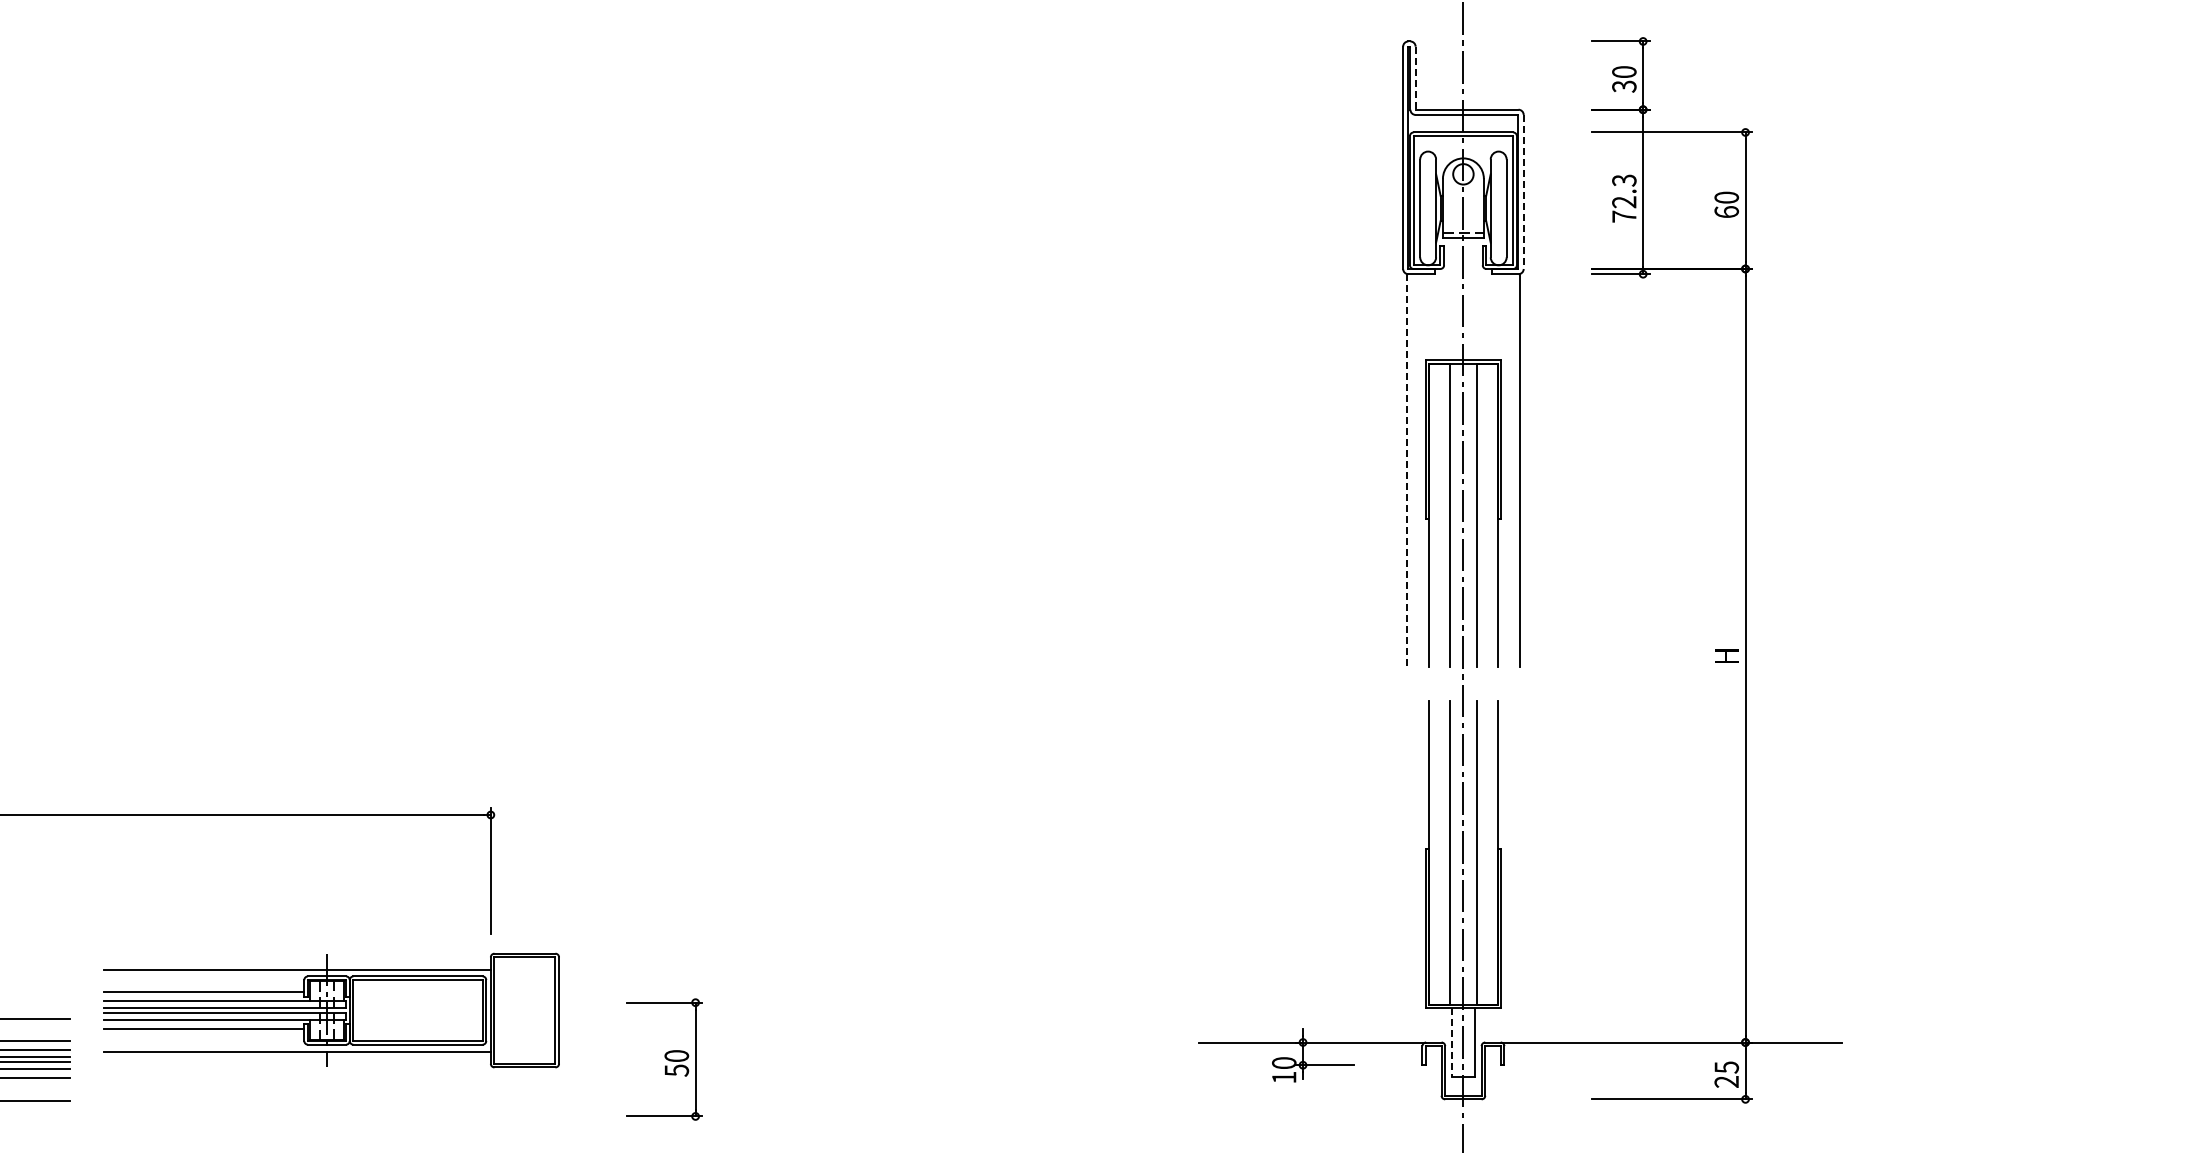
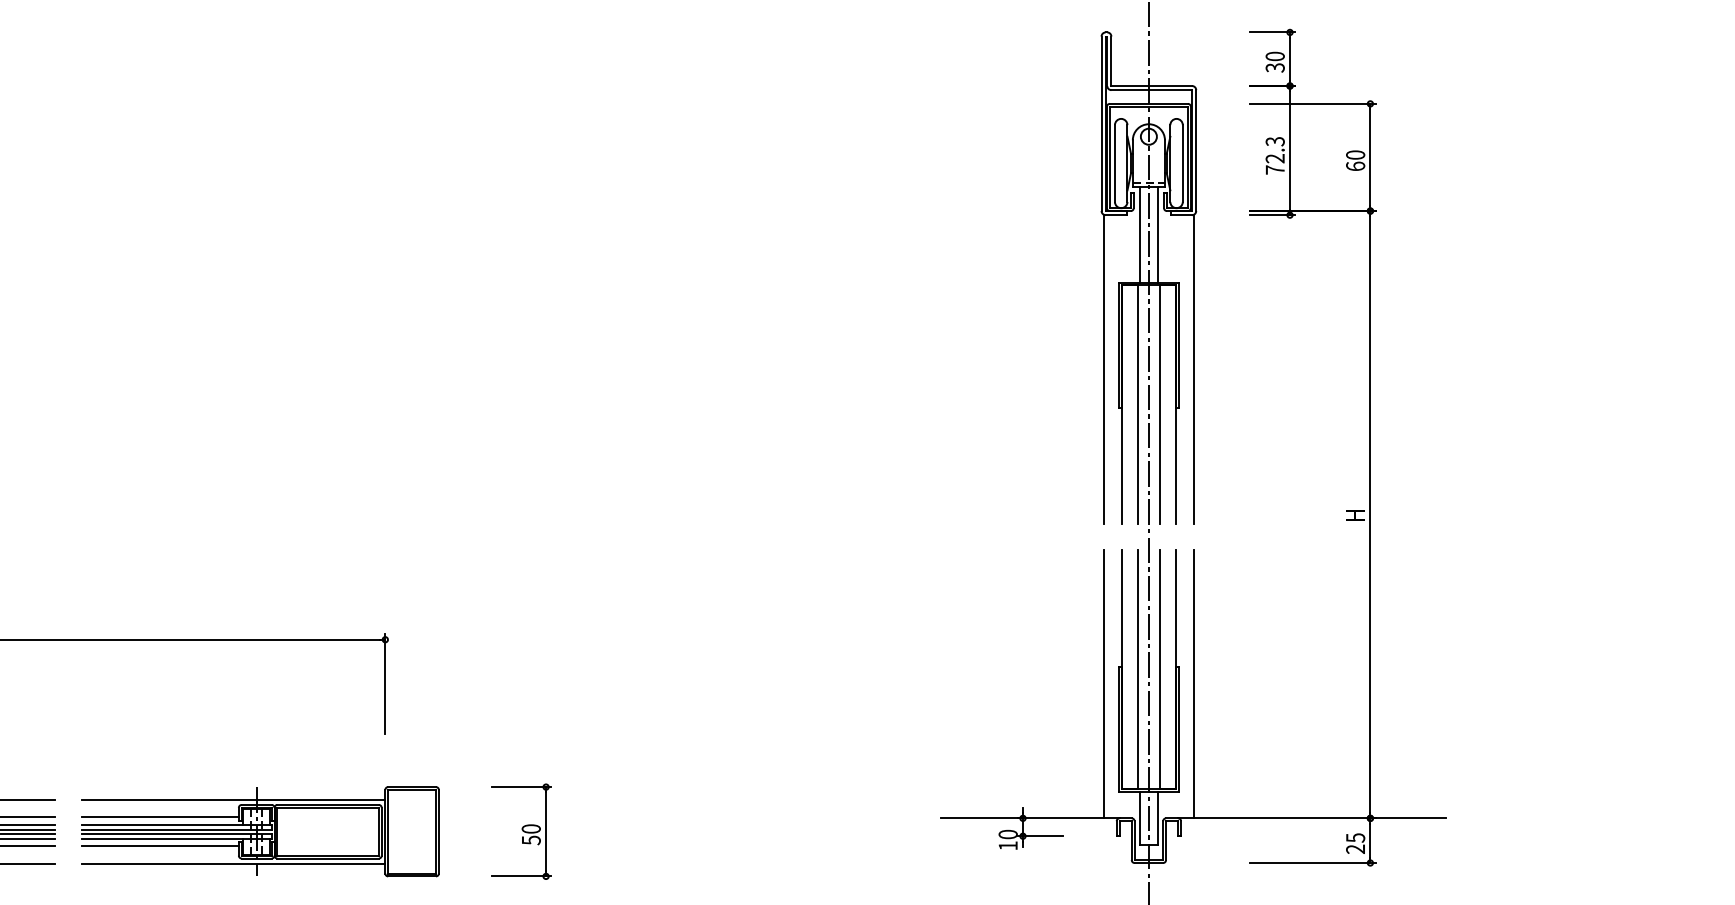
line: (1415, 78) -> (1111, 61), dashed -> solid
line: (1523, 192) -> (1196, 151), dashed -> solid
line: (1452, 298) -> (1140, 234), added
line: (1474, 298) -> (1157, 234), added
line: (1406, 470) -> (1104, 369), dashed -> solid
line: (1406, 871) -> (1104, 684), added
line: (1520, 871) -> (1193, 684), added
part: (331, 1010) -> (260, 831), moved
line: (1452, 1042) -> (1140, 818), dashed -> solid

